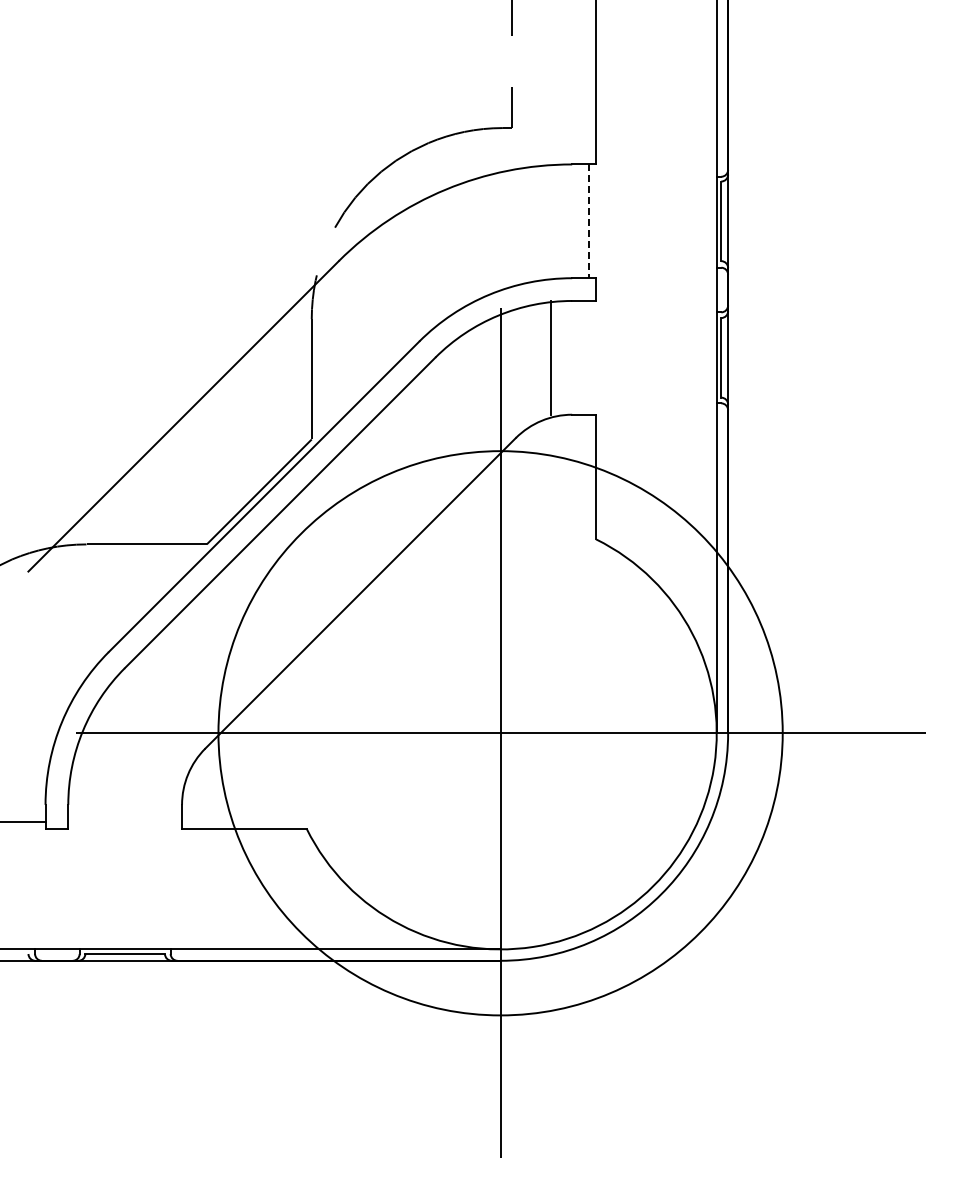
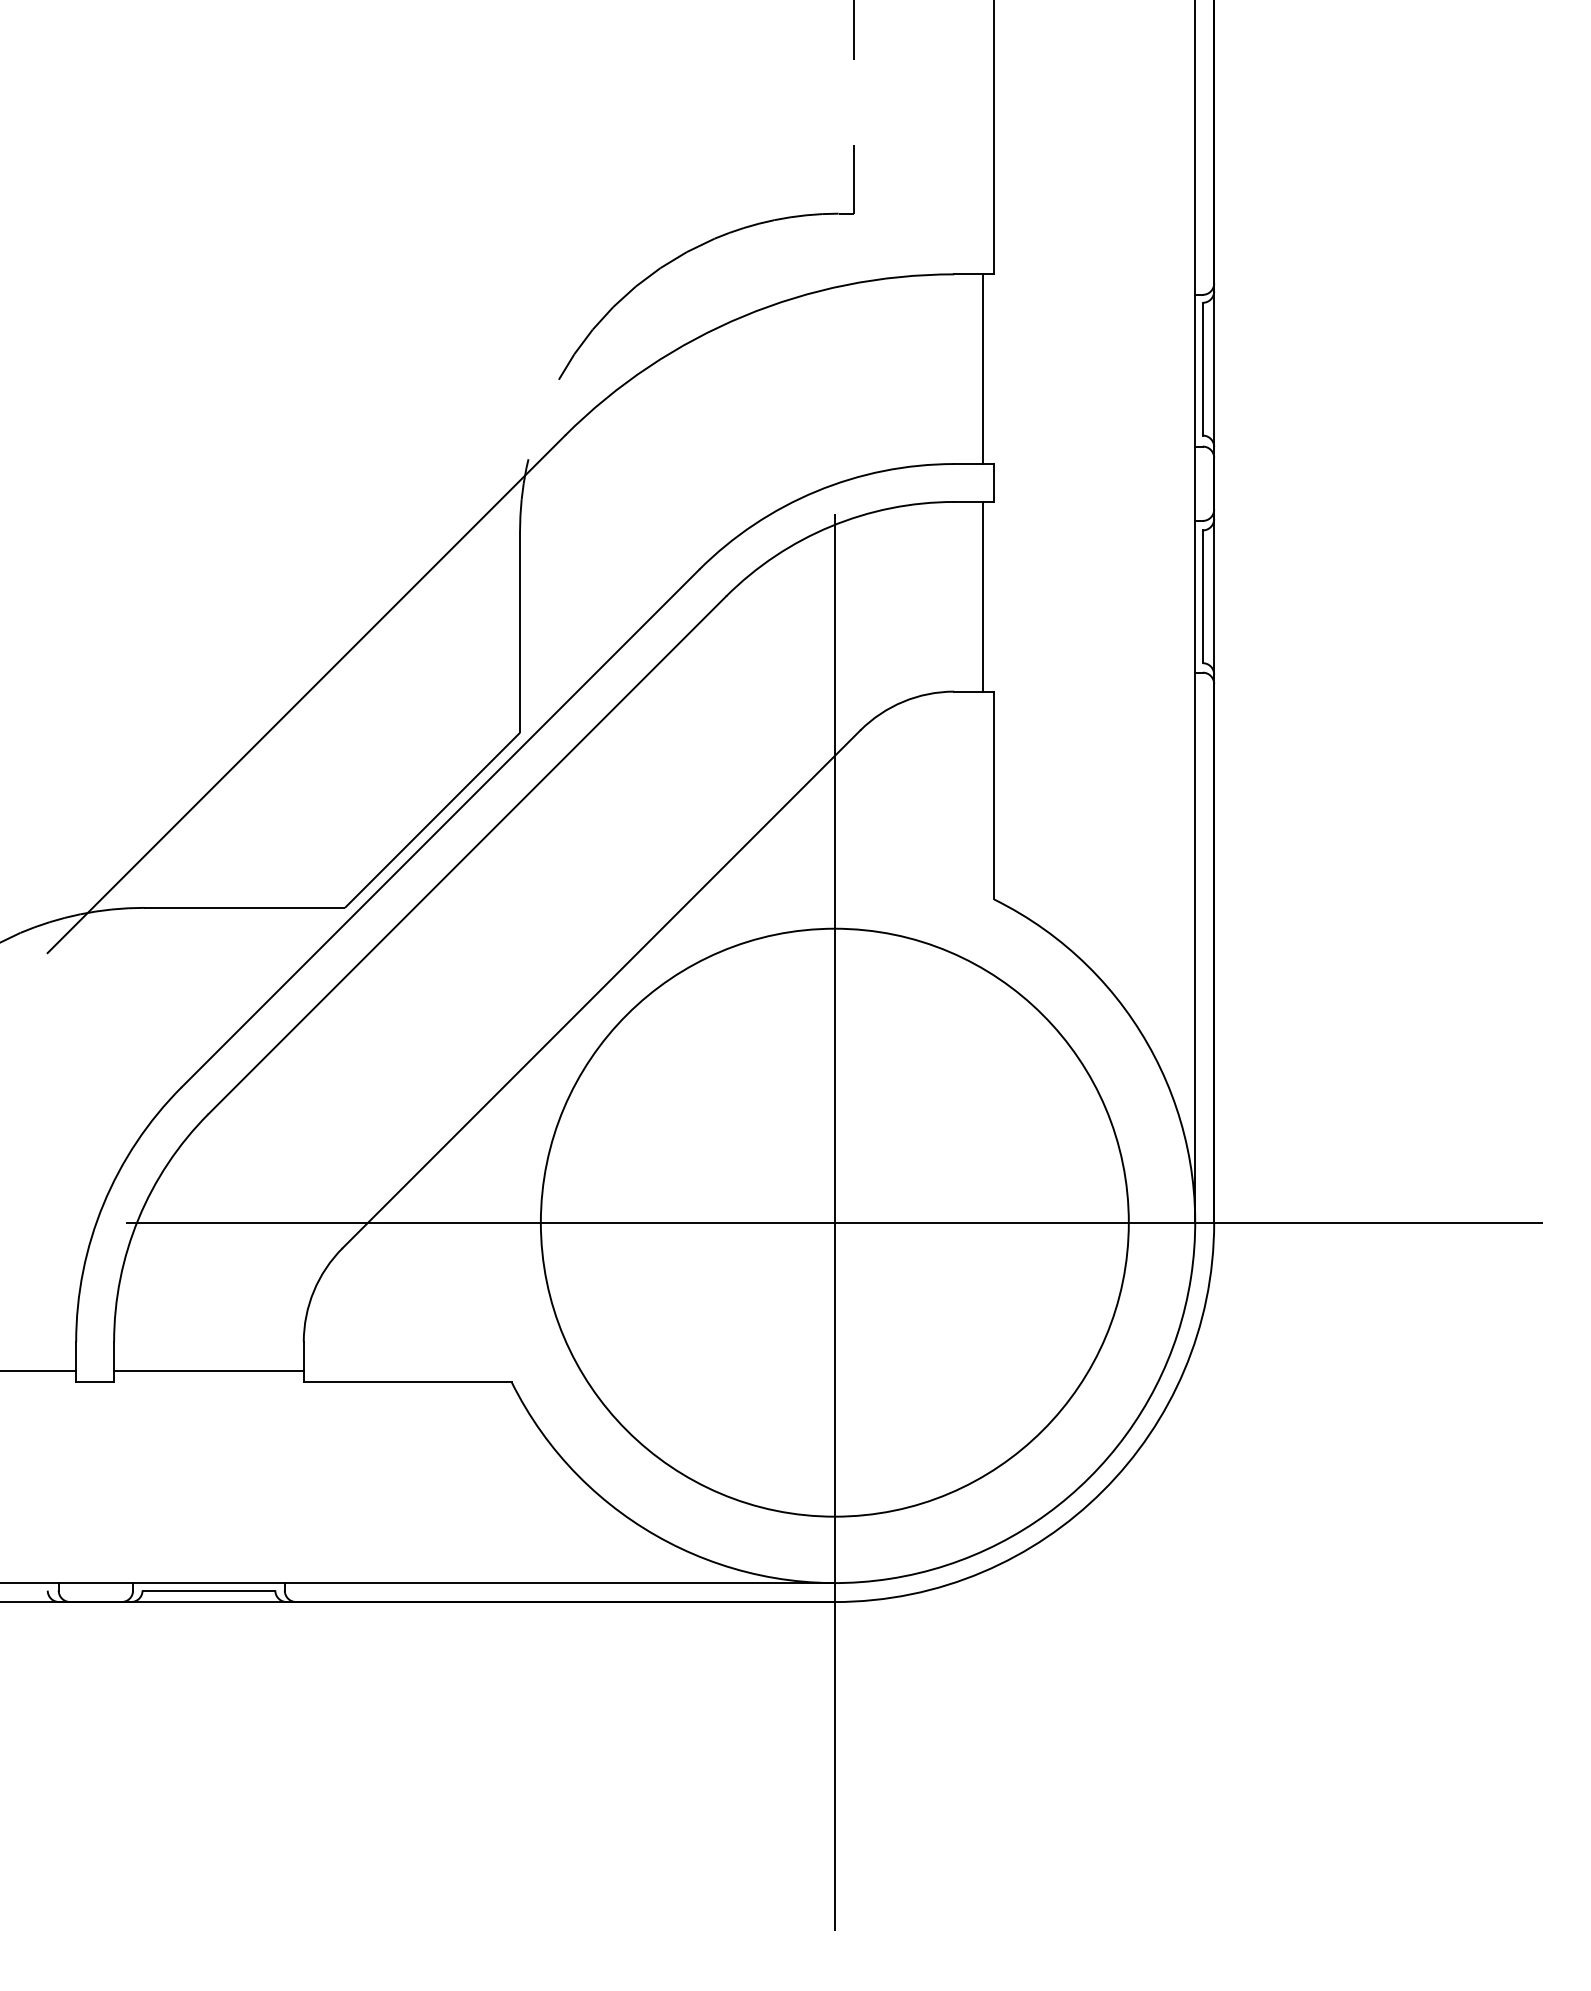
line: (589, 221) -> (983, 369), dashed -> solid
line: (551, 357) -> (983, 596), moved
circle: (500, 732) -> (834, 1221), size x0.62
line: (125, 822) -> (209, 1371), added

